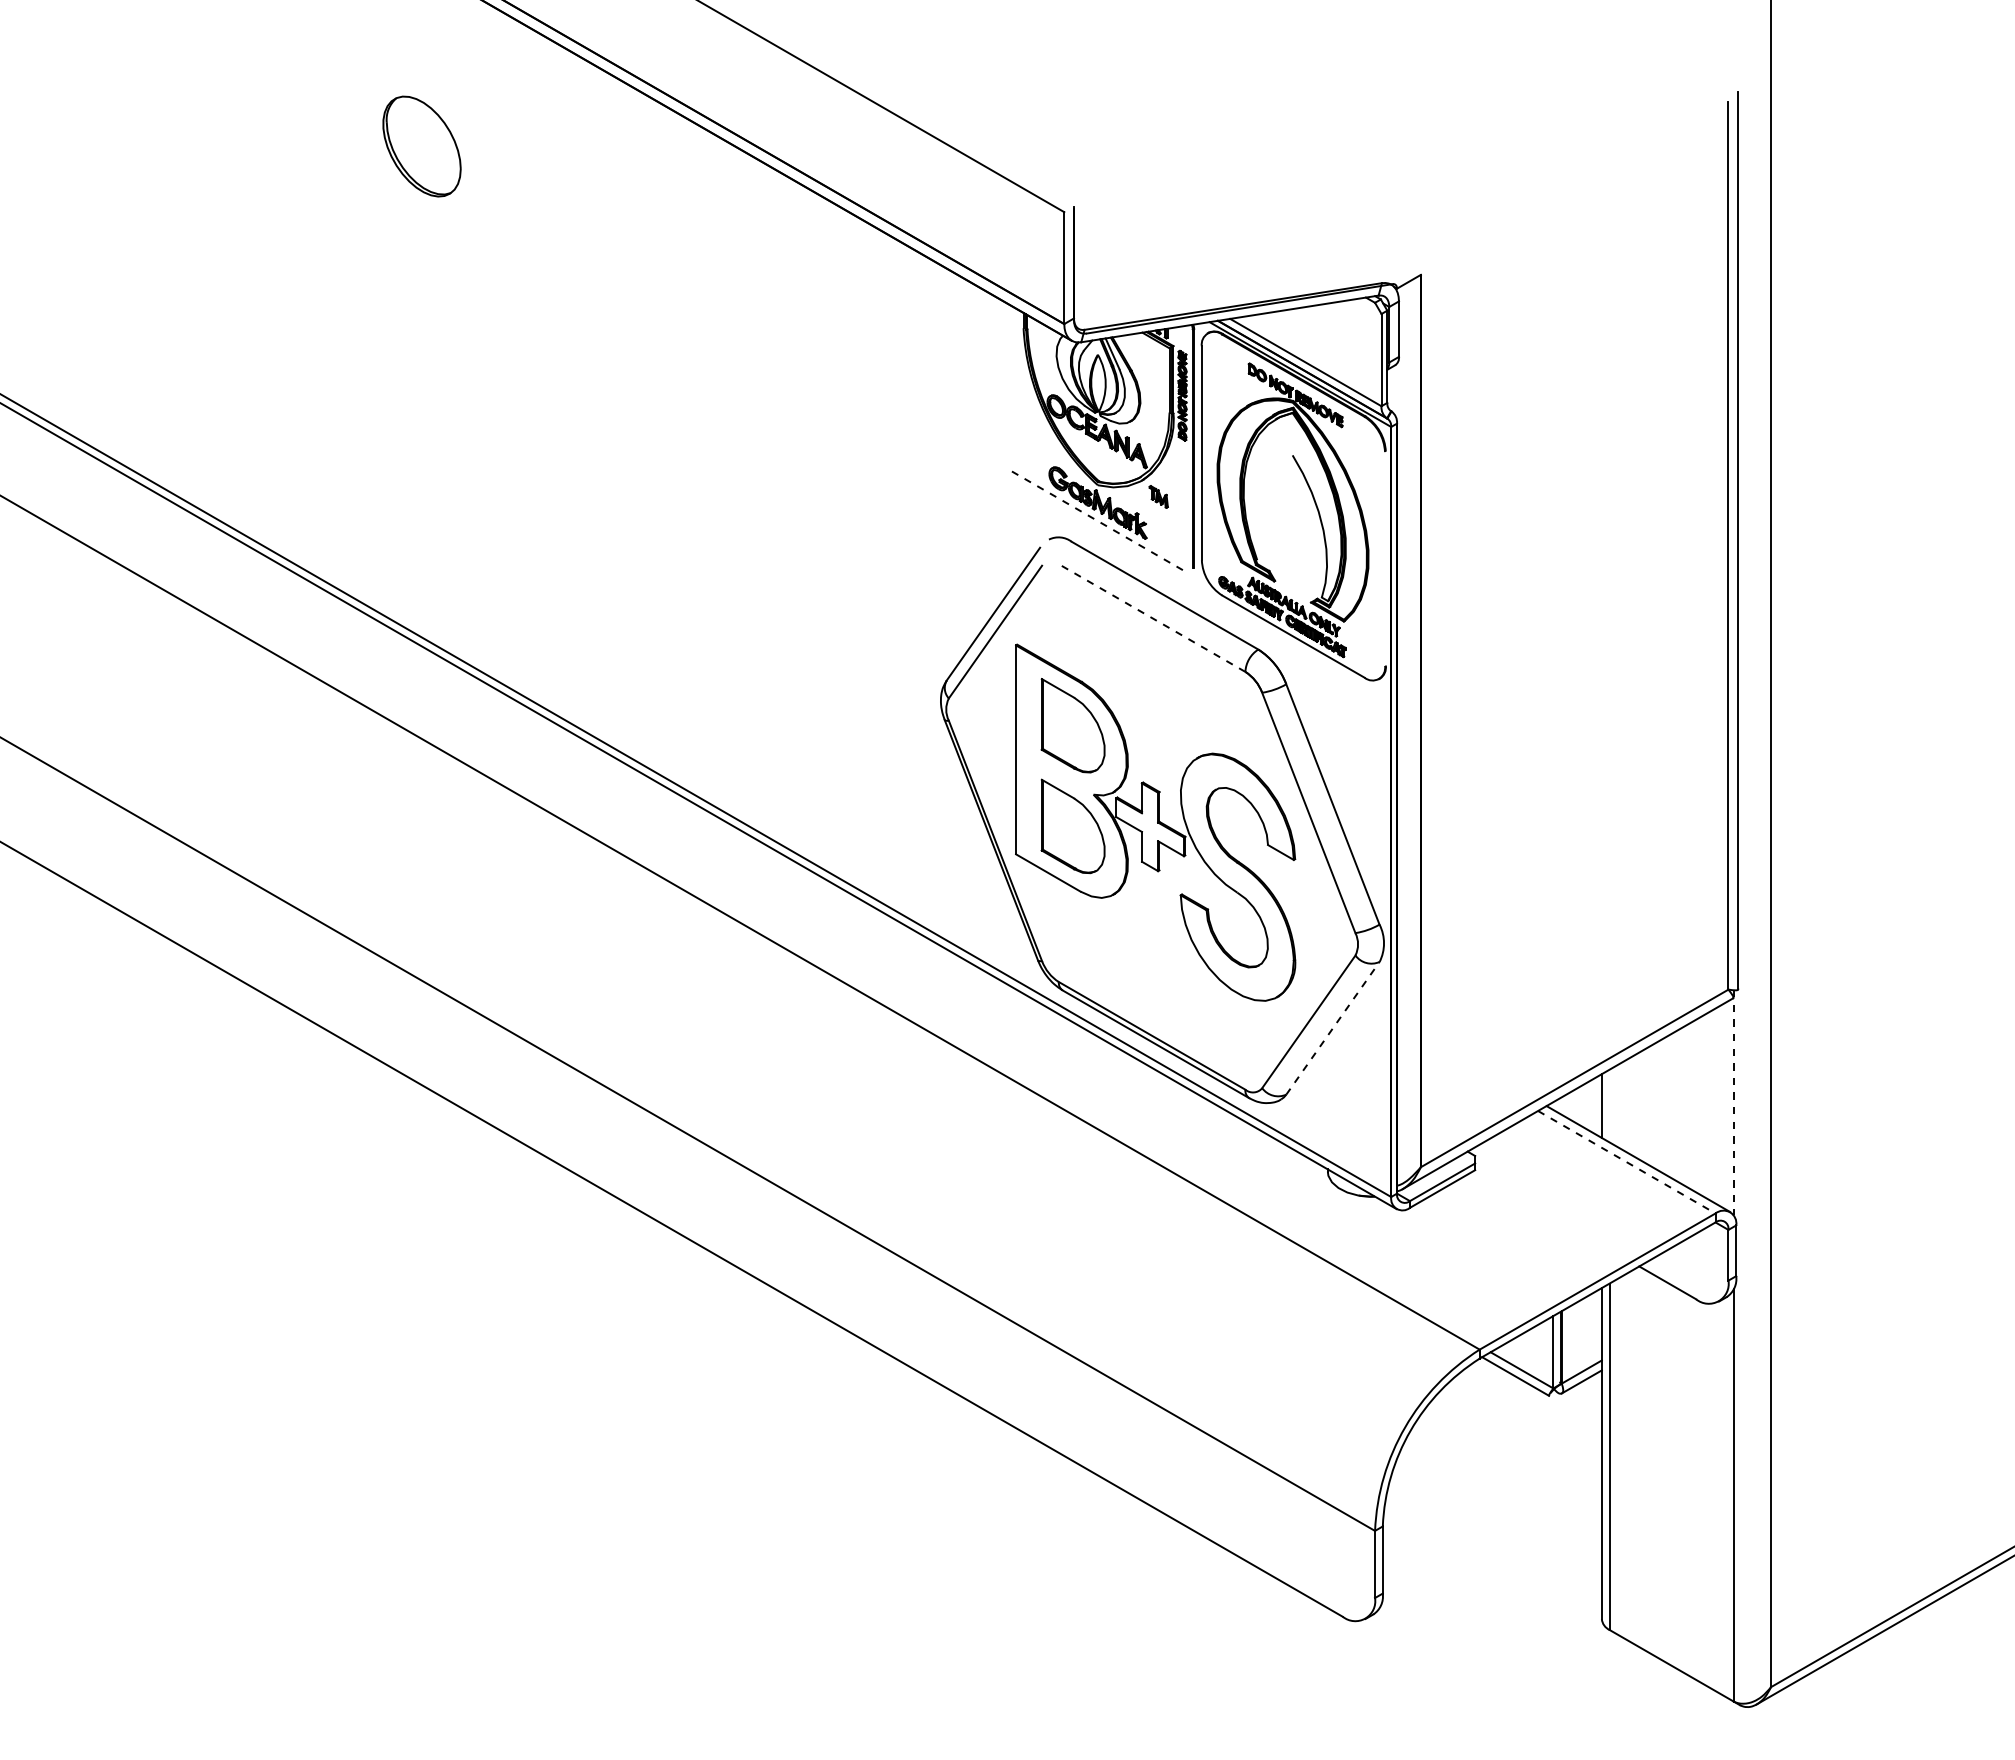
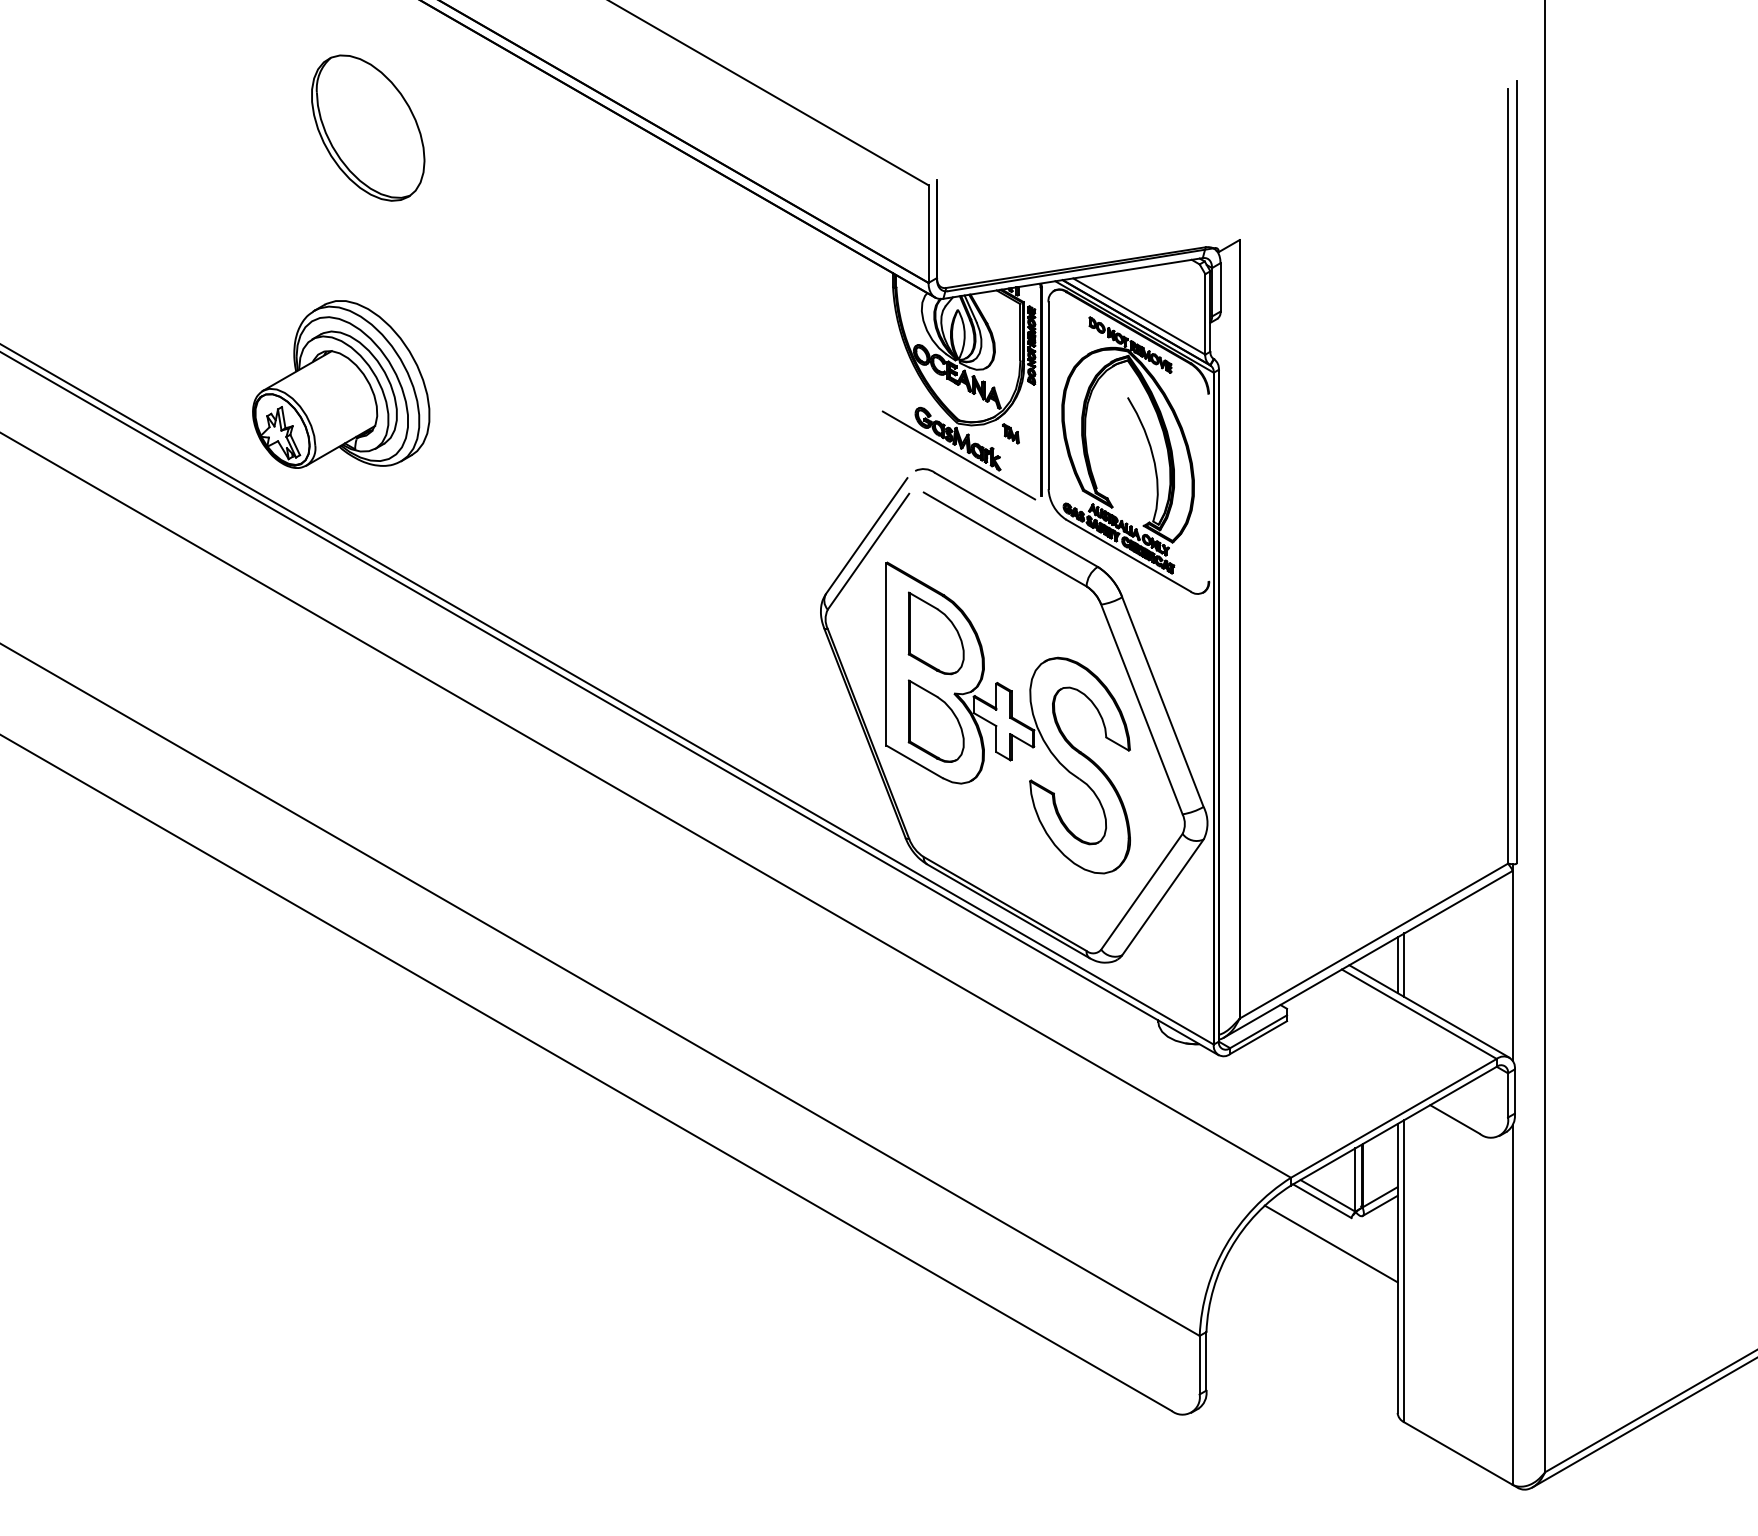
part: (421, 146) -> (367, 128), size x1.67
part: (391, 440) -> (341, 384), added
line: (1099, 521) -> (959, 455), dashed -> solid
line: (1152, 618) -> (1005, 539), dashed -> solid
line: (1333, 1027) -> (1163, 896), dashed -> solid
line: (1733, 1102) -> (1512, 962), dashed -> solid
line: (1609, 1105) -> (1404, 964), added
line: (1627, 1162) -> (1419, 1014), dashed -> solid
line: (1525, 1425) -> (1330, 1243), added

